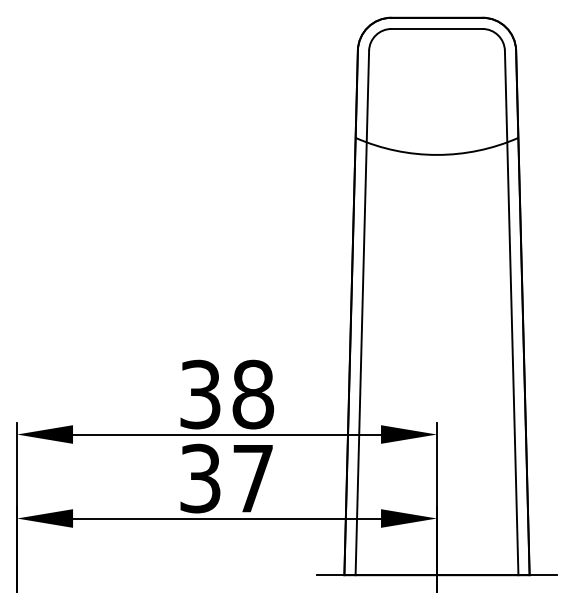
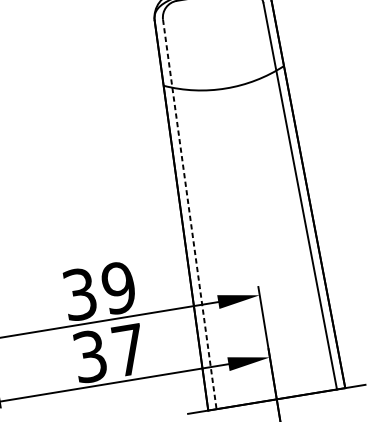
line: (362, 313) -> (189, 214), solid -> dashed
text: (253, 394) -> (119, 287), 38 -> 39

